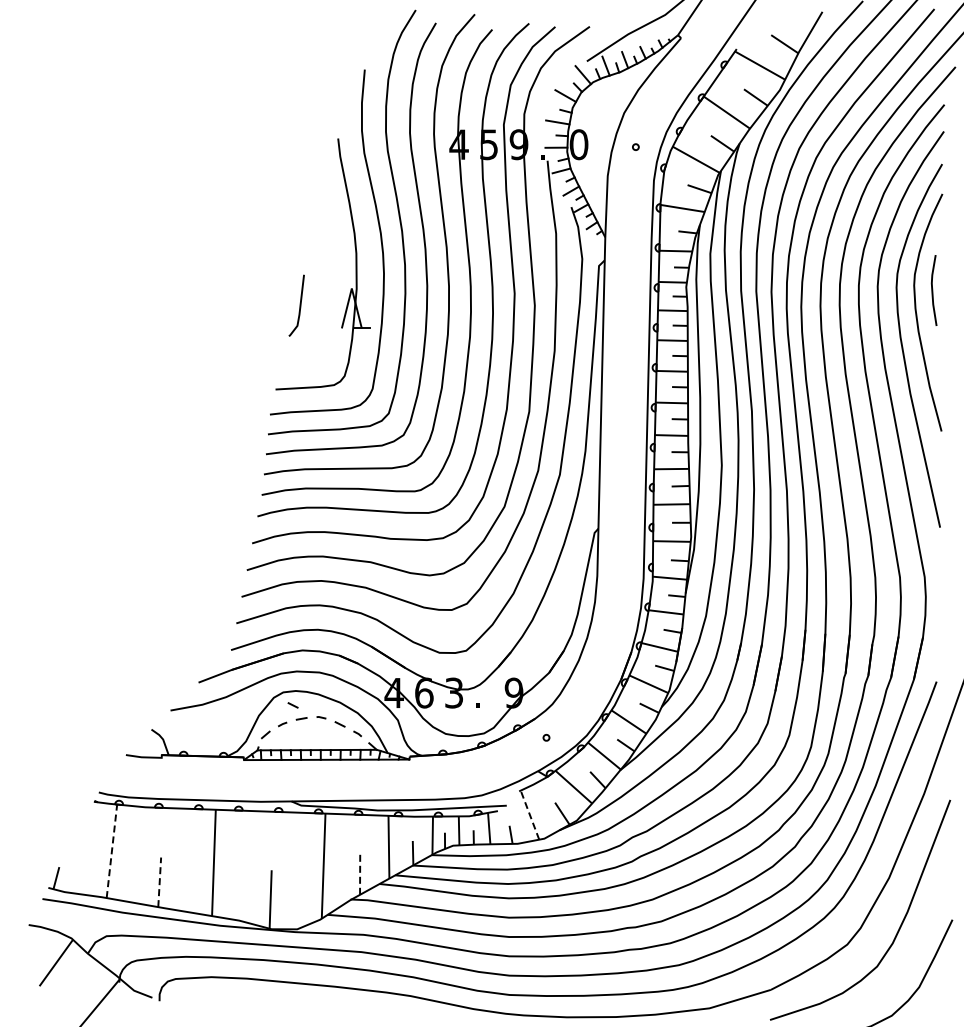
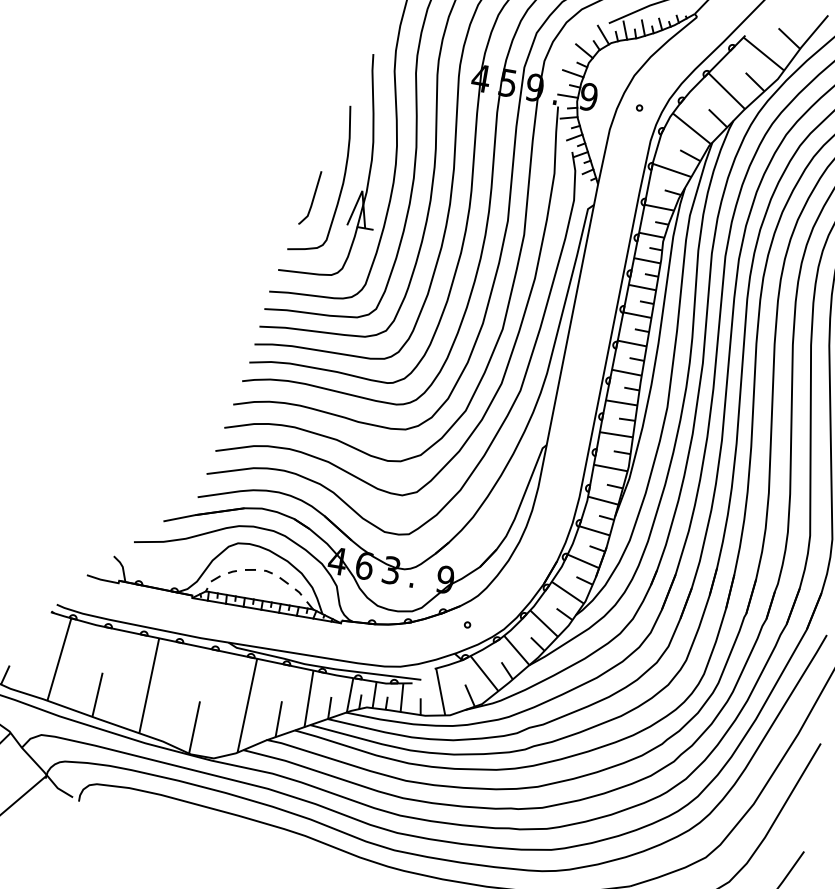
text: (578, 144) -> (588, 96), 0 -> 9
curve: (328, 282) -> (342, 181), added
line: (292, 705) -> (244, 556), removed
line: (529, 814) -> (440, 691), dashed -> solid
line: (111, 850) -> (59, 658), dashed -> solid
line: (360, 874) -> (279, 718), dashed -> solid
line: (159, 882) -> (97, 694), dashed -> solid

